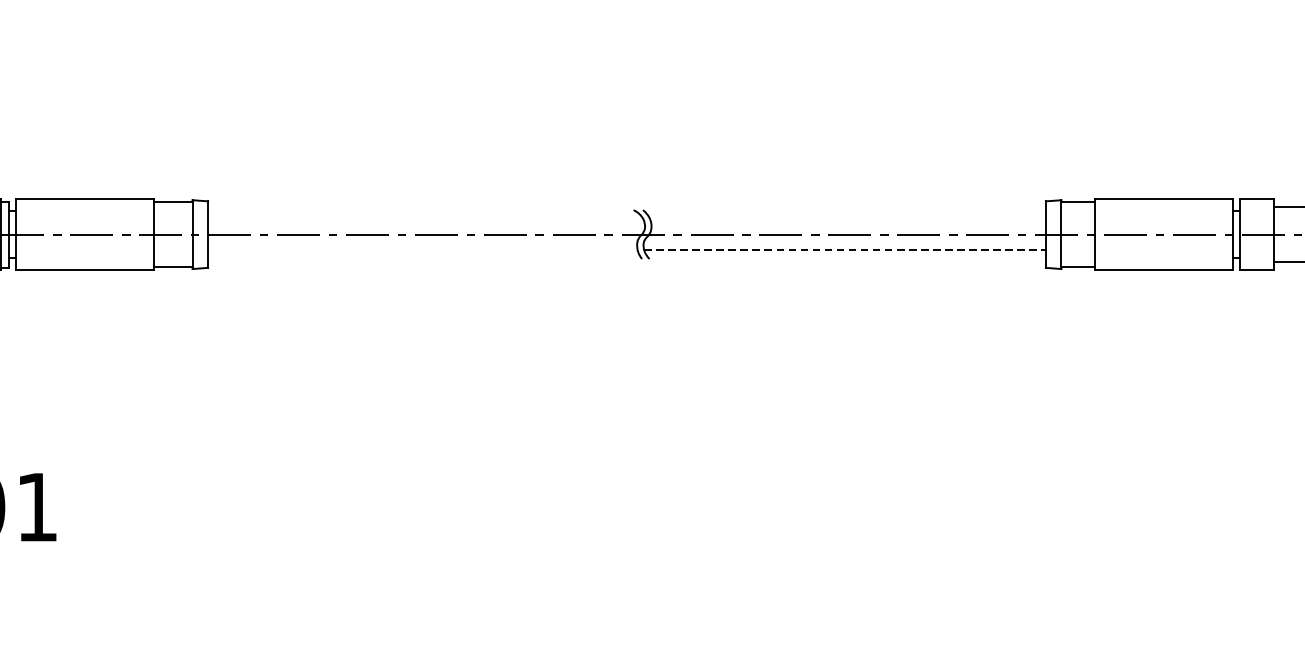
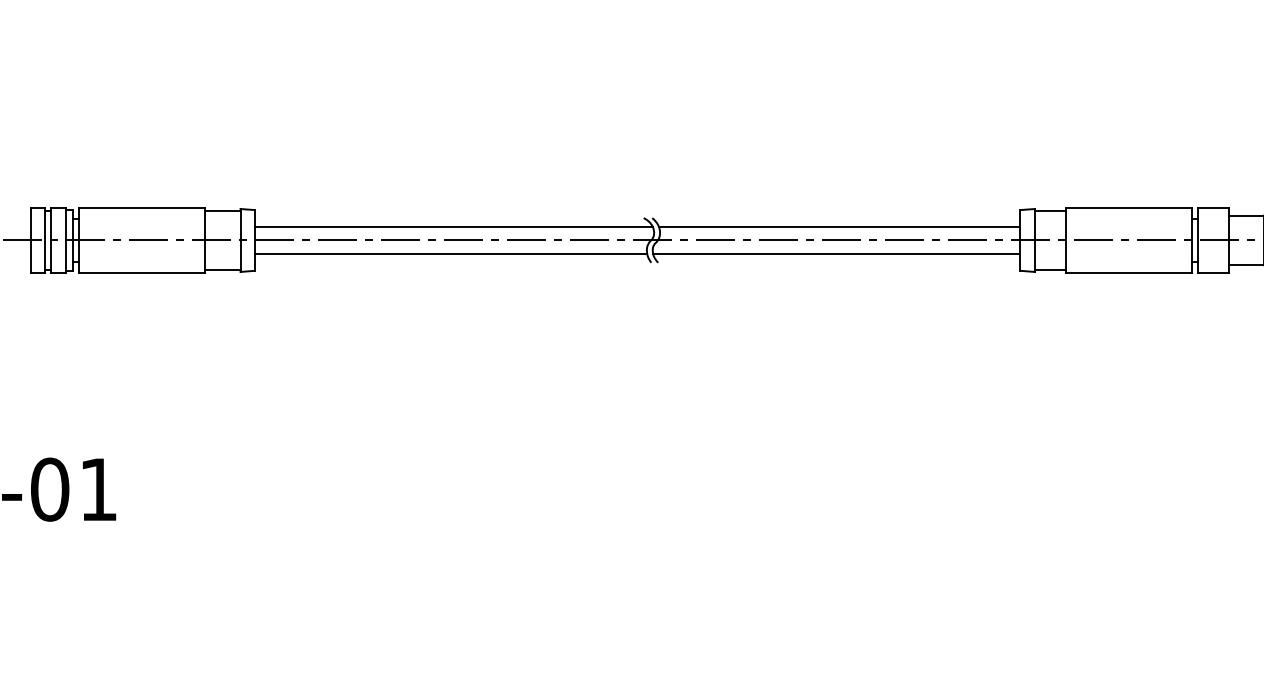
line: (425, 219) -> (453, 226), added
line: (847, 219) -> (839, 226), added
line: (422, 249) -> (450, 254), added
line: (844, 249) -> (836, 254), dashed -> solid

